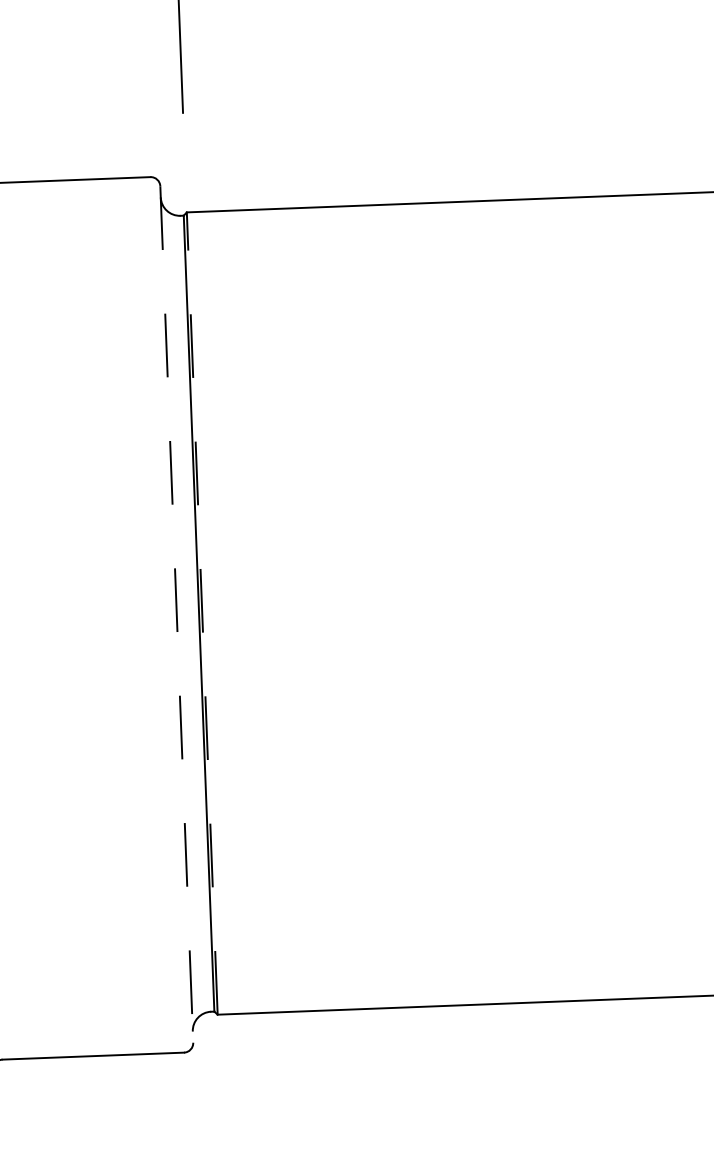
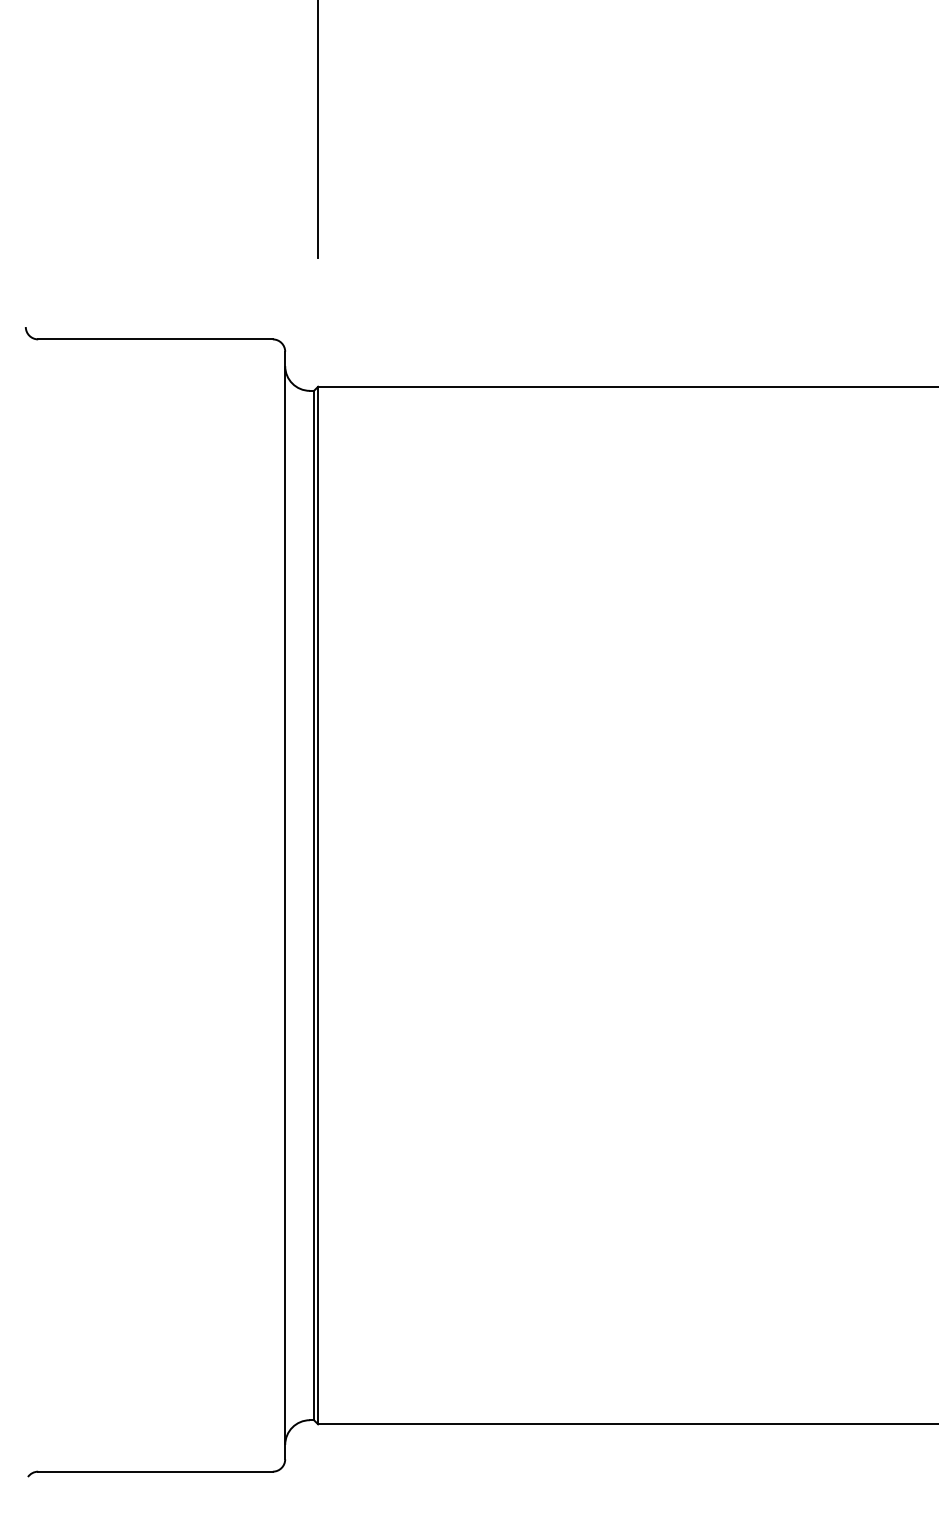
line: (202, 613) -> (318, 905), dashed -> solid
line: (177, 614) -> (285, 905), dashed -> solid

